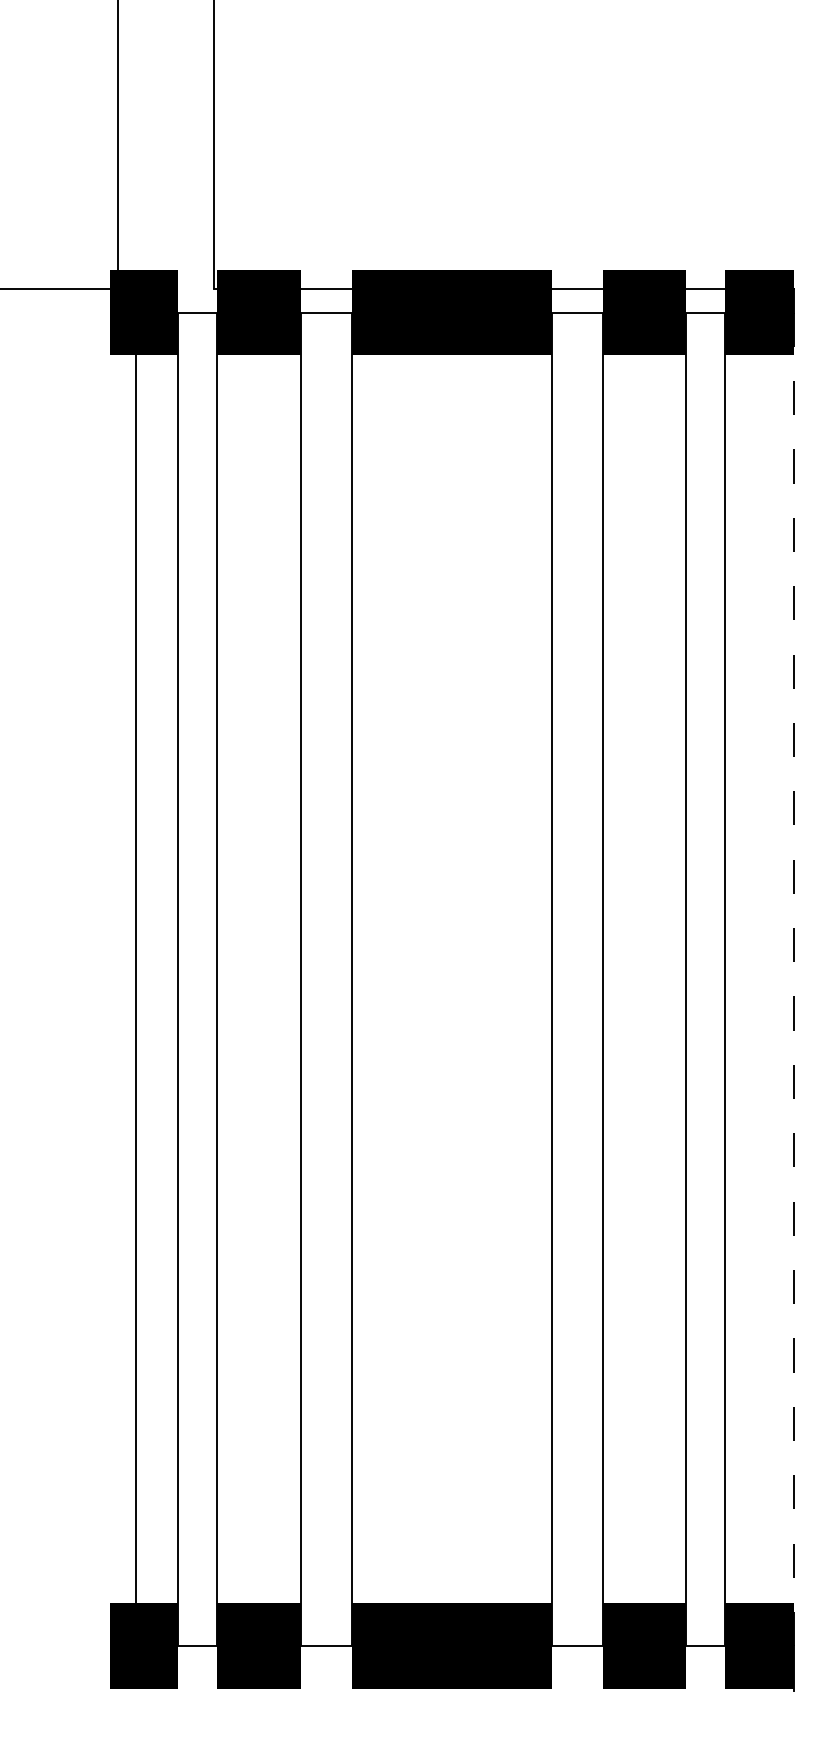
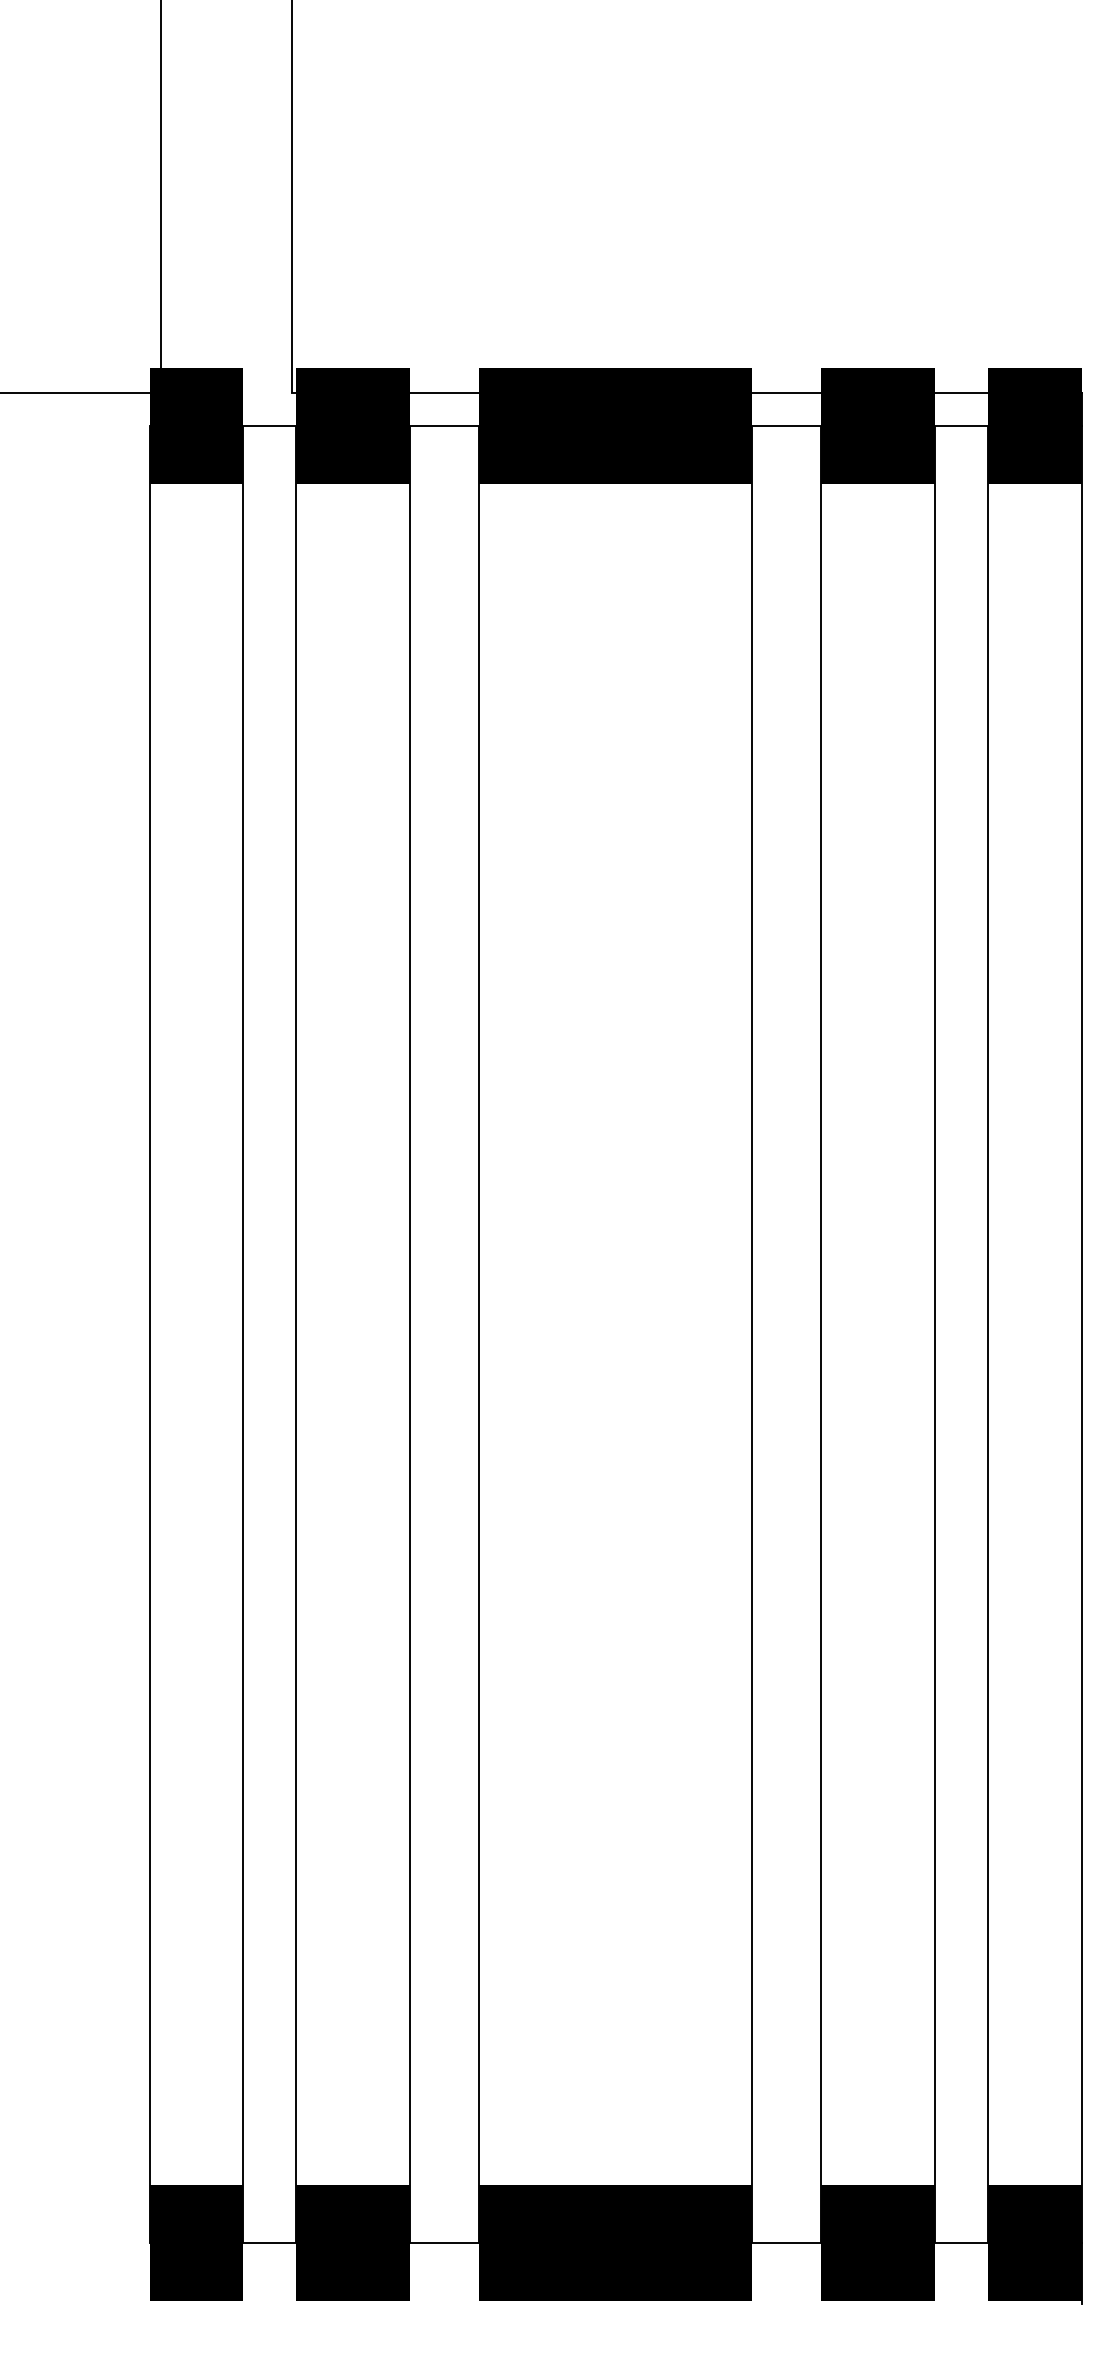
line: (135, 979) -> (149, 1334), moved
line: (793, 979) -> (1081, 1334), dashed -> solid

